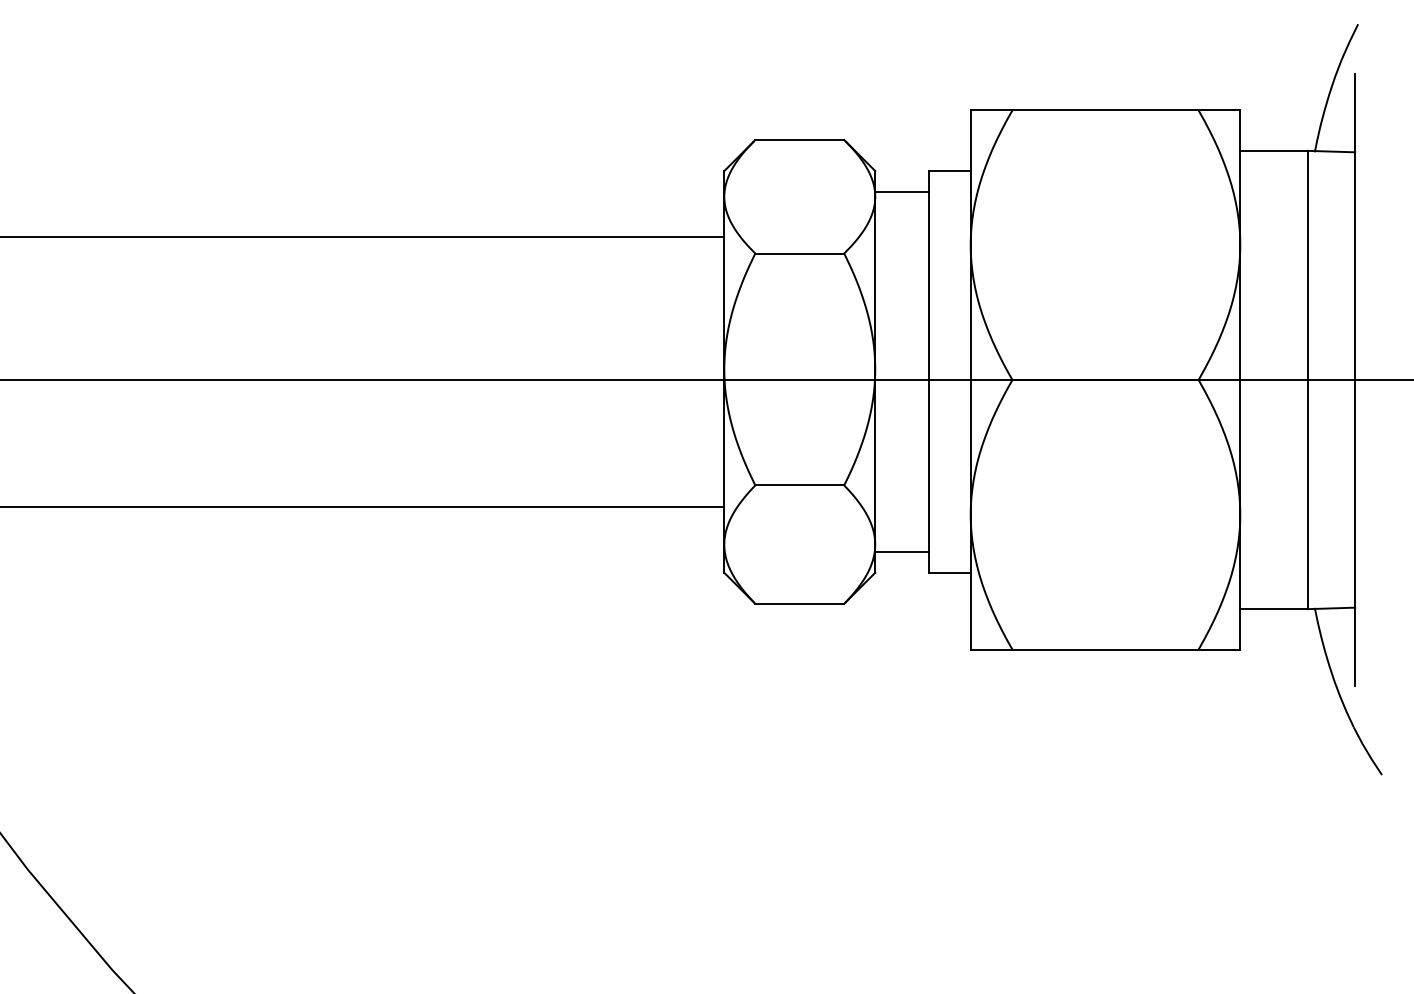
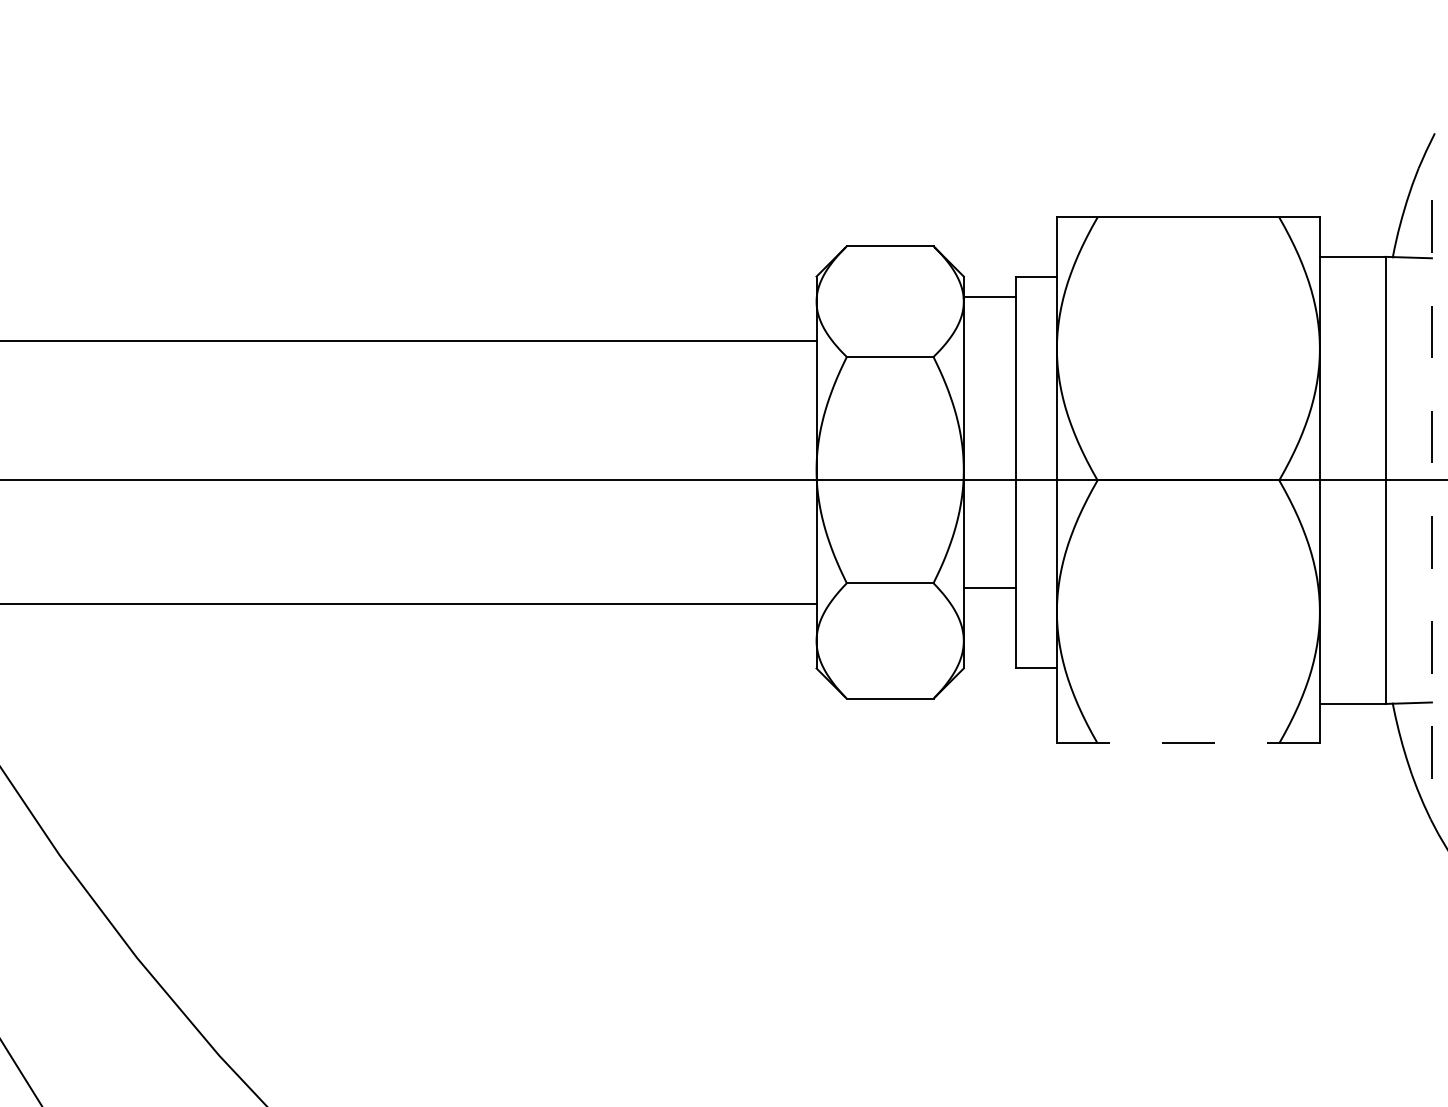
line: (1354, 380) -> (1431, 480), solid -> dashed
line: (901, 552) -> (989, 588), moved
line: (1105, 649) -> (1188, 743), solid -> dashed

